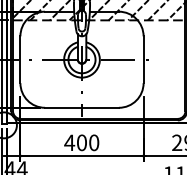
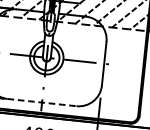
line: (82, 107) -> (42, 102), solid -> dashed

